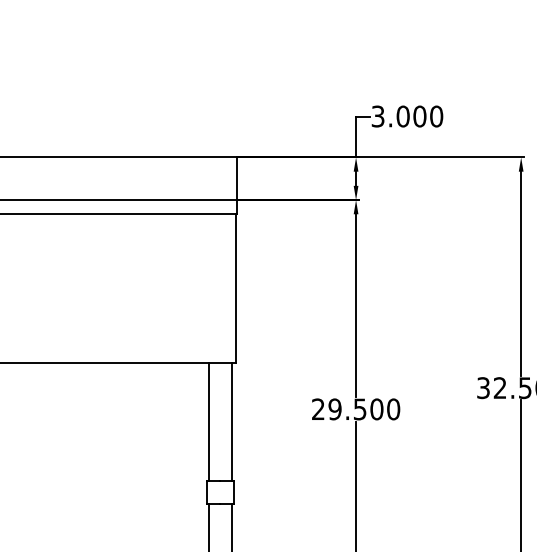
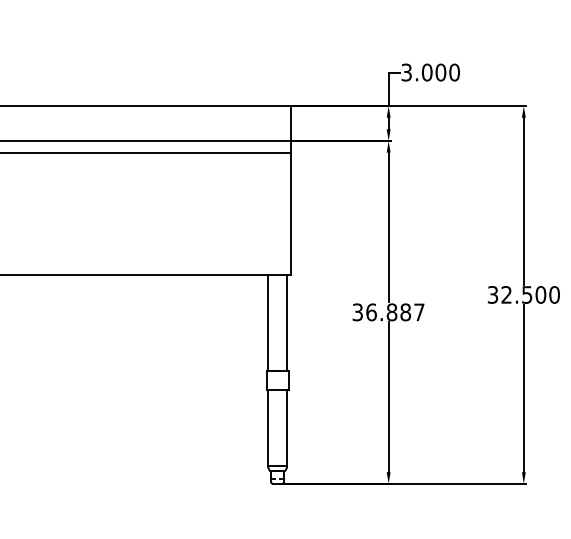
text: (355, 409) -> (388, 312), 29.500 -> 36.887

